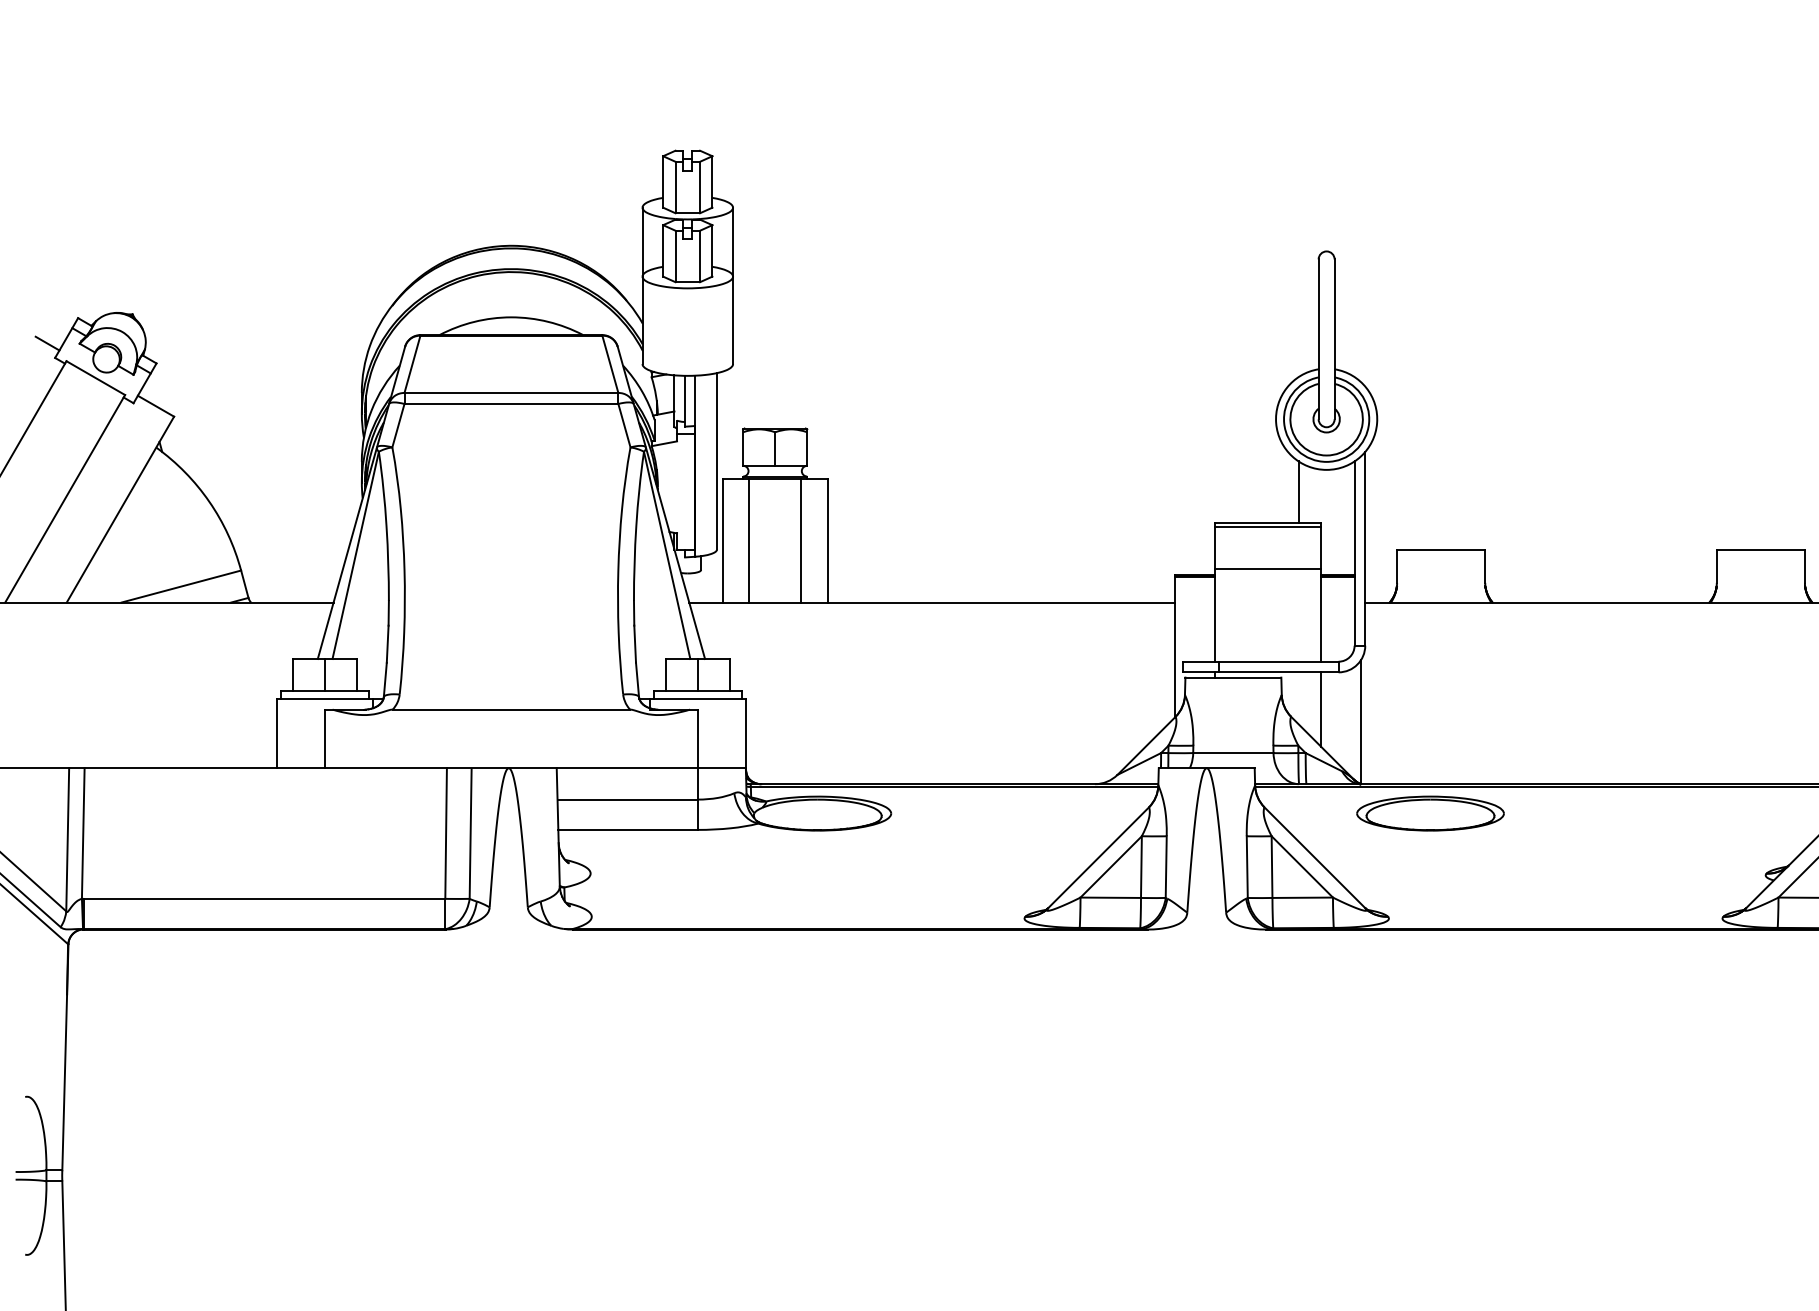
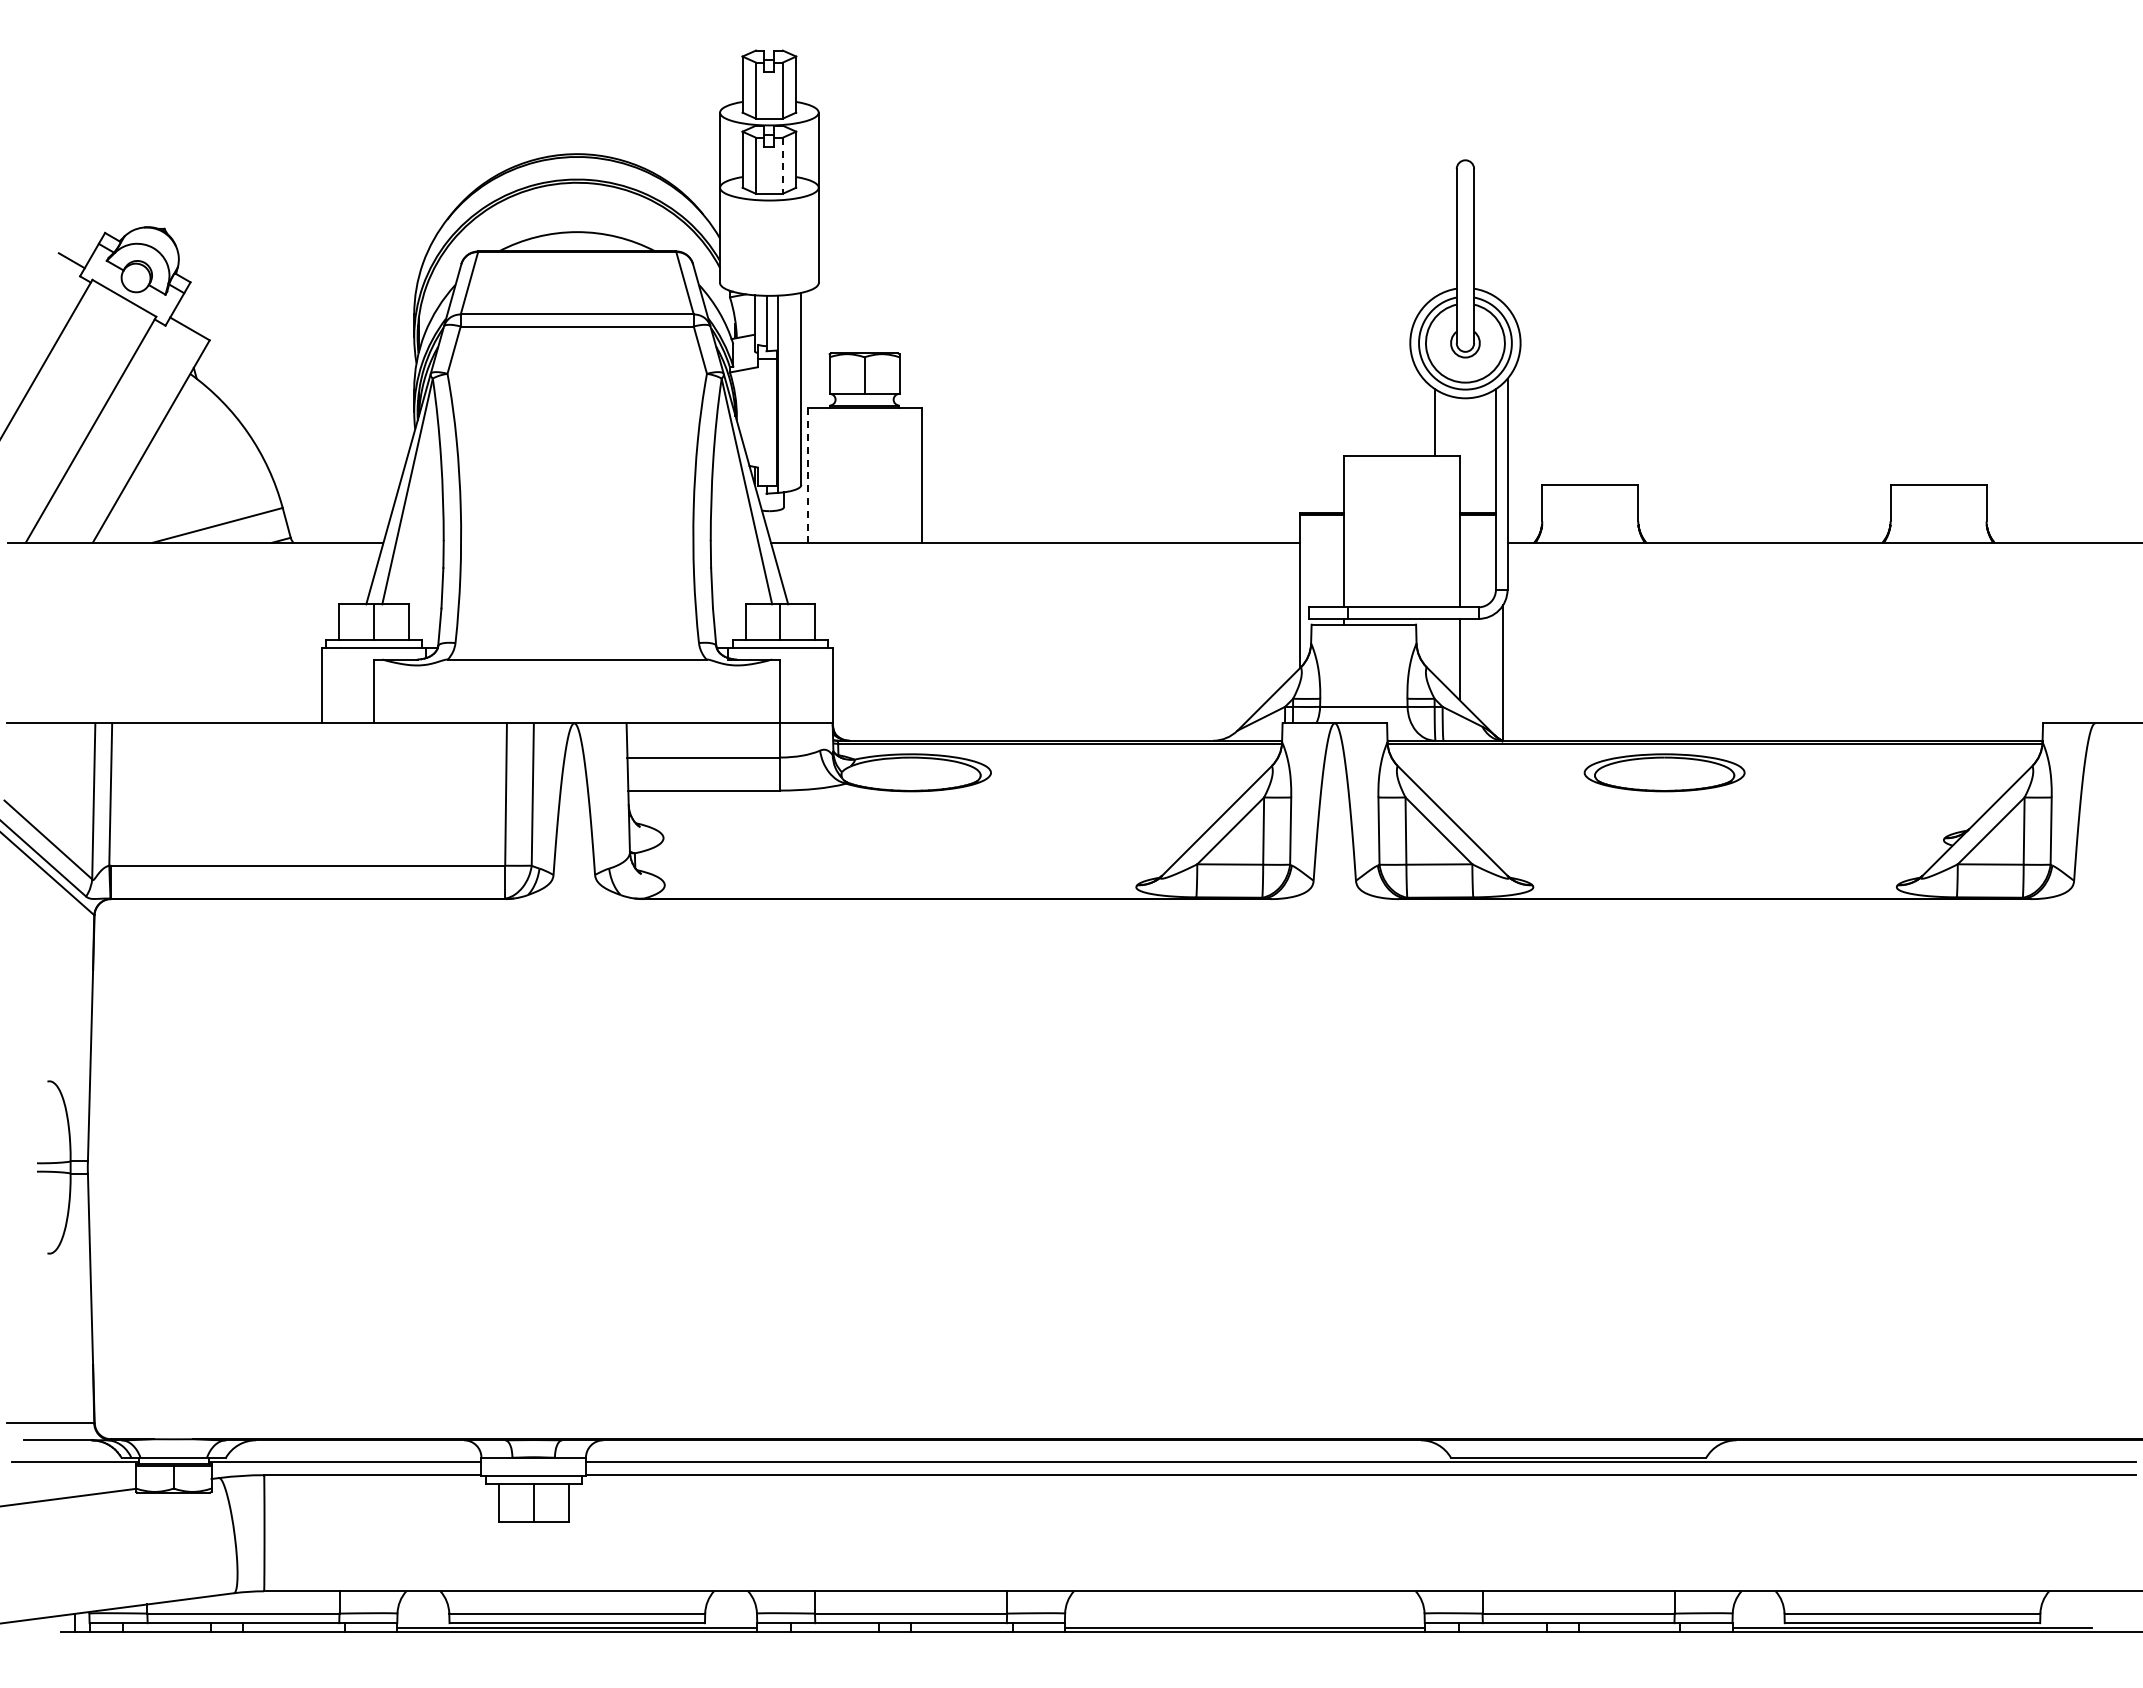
line: (699, 257) -> (782, 166), solid -> dashed
line: (1267, 526) -> (1401, 460), removed
line: (749, 540) -> (836, 475), removed
line: (801, 540) -> (893, 475), removed
line: (722, 541) -> (807, 476), solid -> dashed
line: (1267, 569) -> (1401, 506), removed
part: (1430, 813) -> (1664, 772), moved

